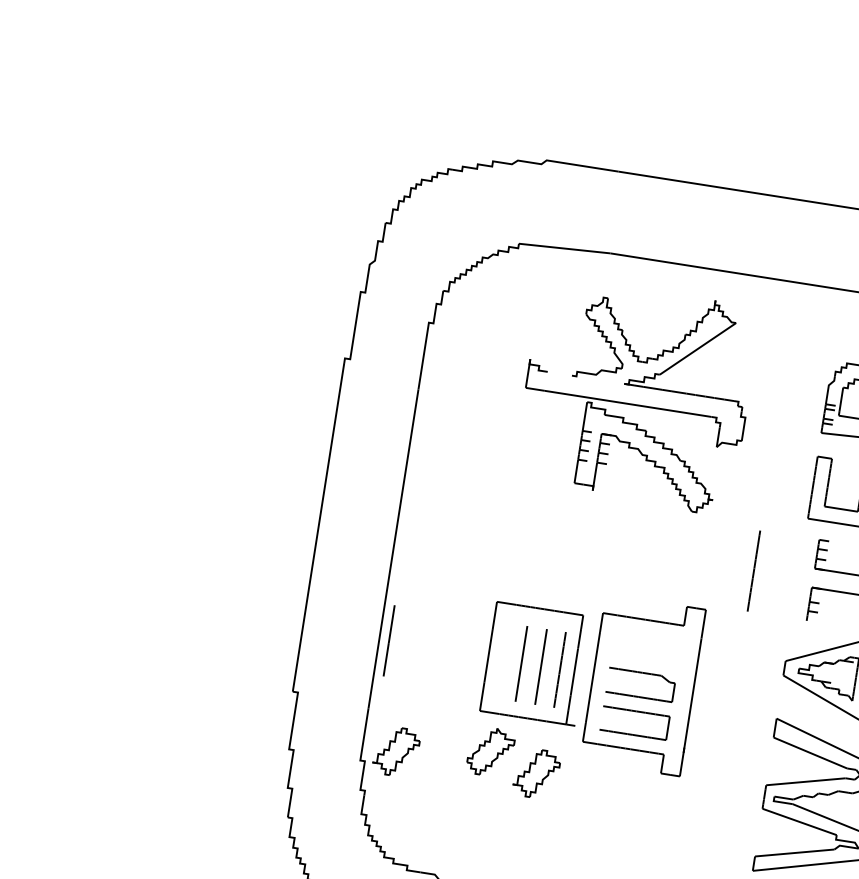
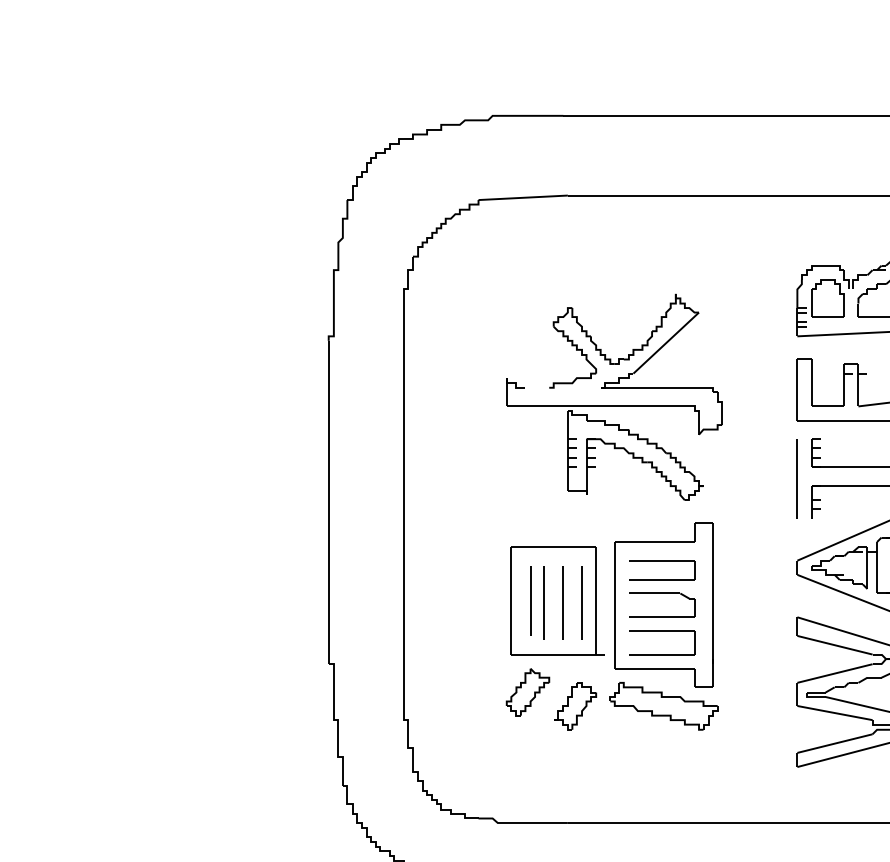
part: (638, 386) -> (614, 388), moved
line: (753, 570) -> (796, 478), moved
line: (389, 640) -> (530, 600), moved
part: (648, 640) -> (662, 561), added
part: (396, 752) -> (437, 706), removed
part: (626, 787) -> (663, 706), added

